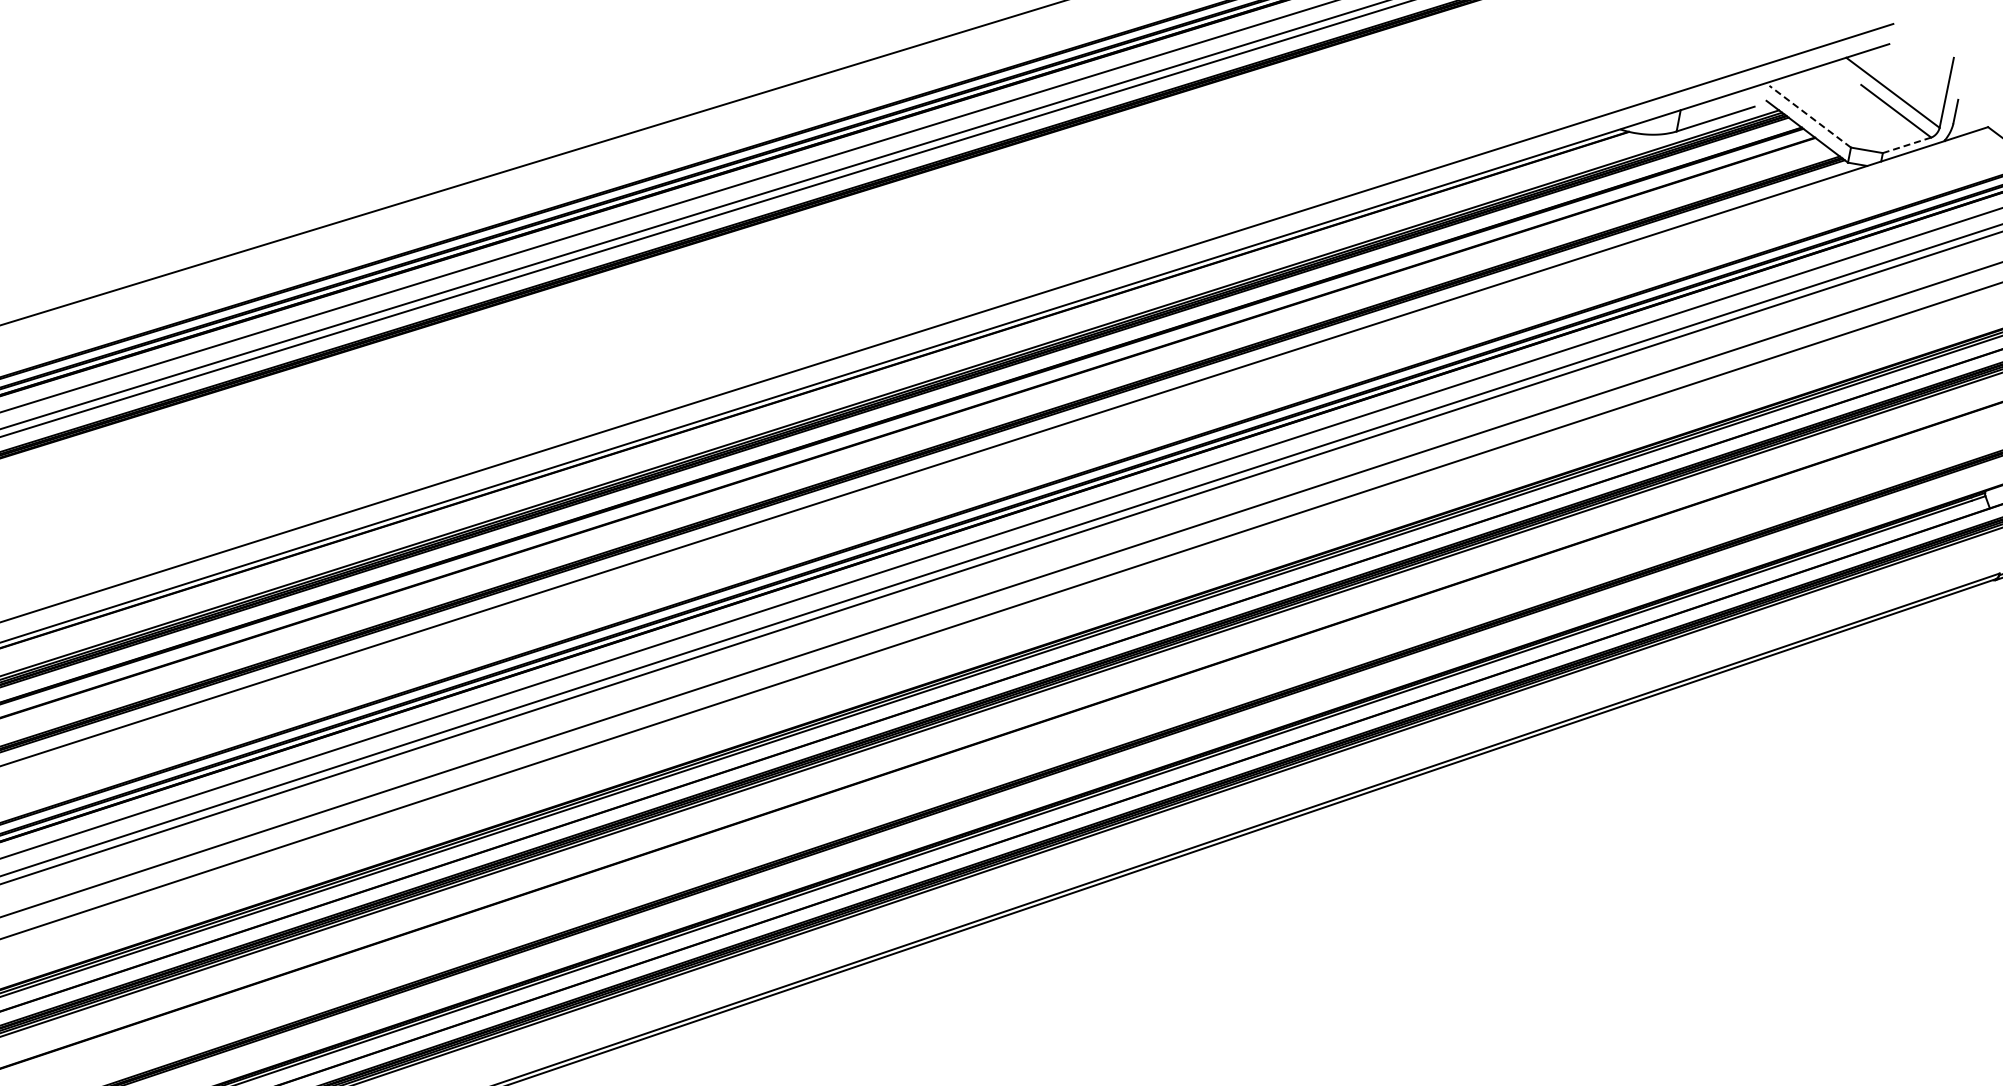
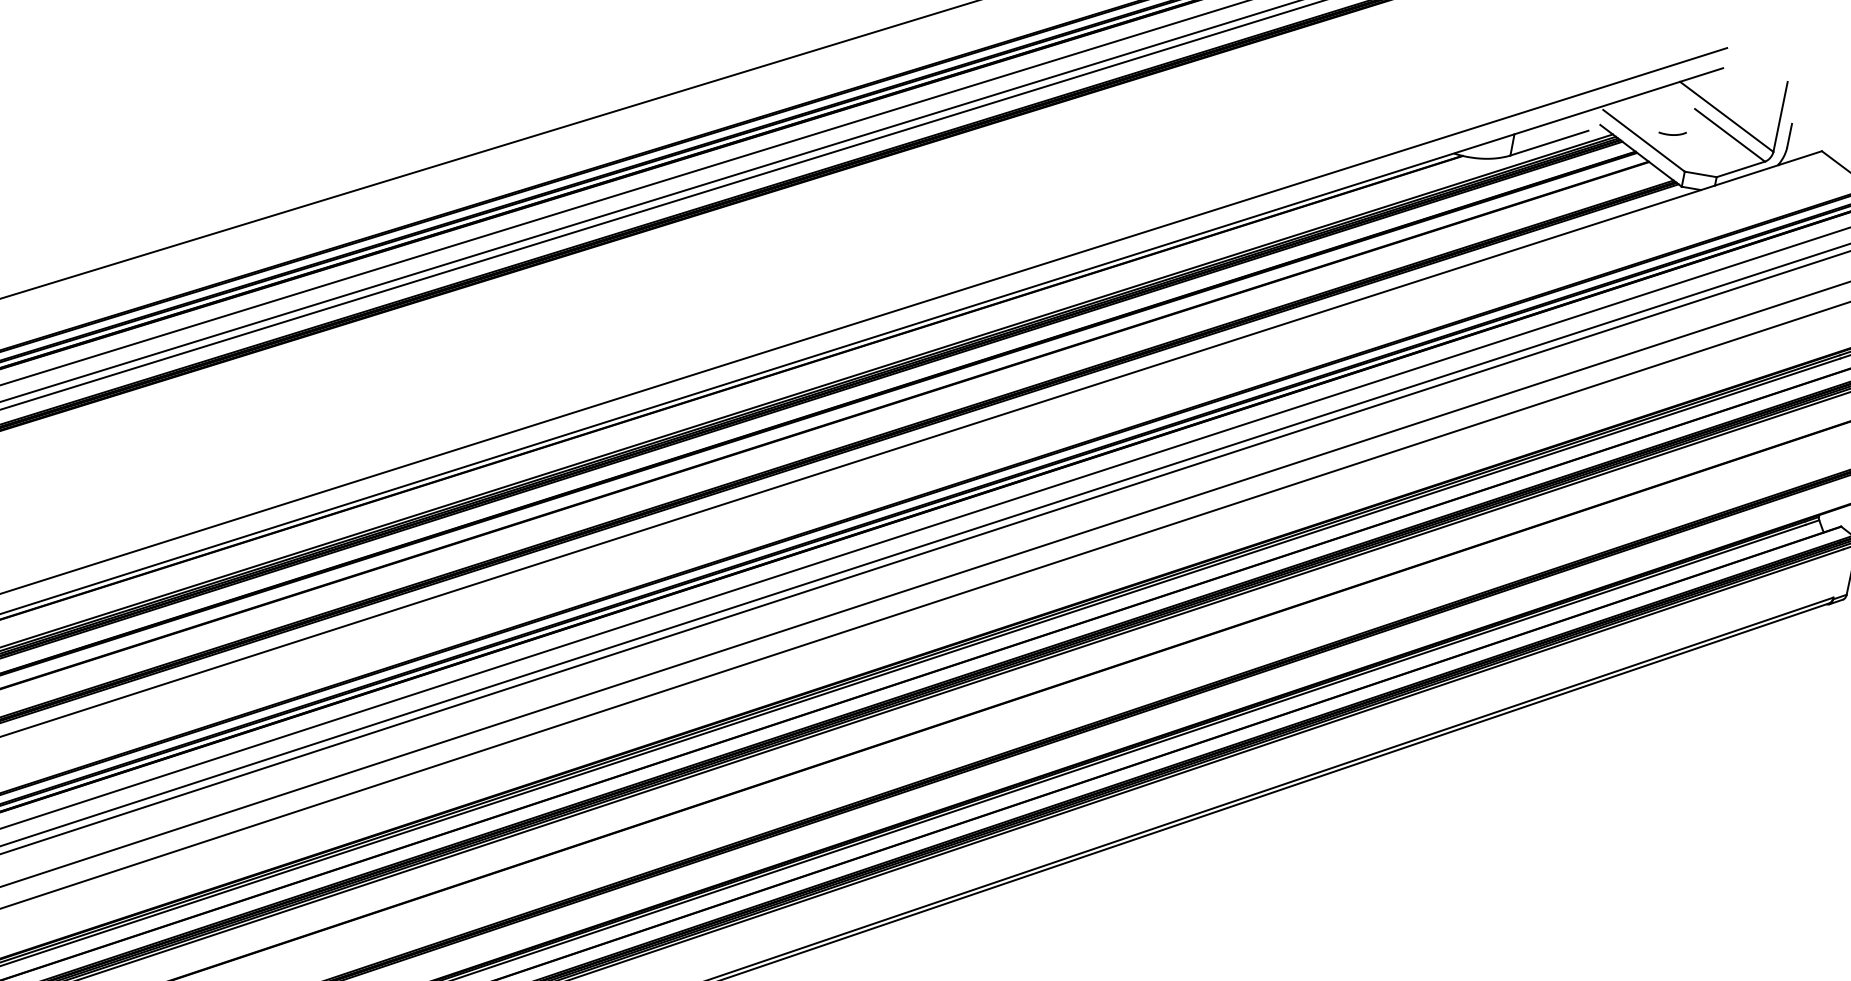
curve: (1838, 110) -> (1672, 134), added
line: (1809, 116) -> (1643, 140), dashed -> solid
line: (1906, 145) -> (1740, 169), dashed -> solid

